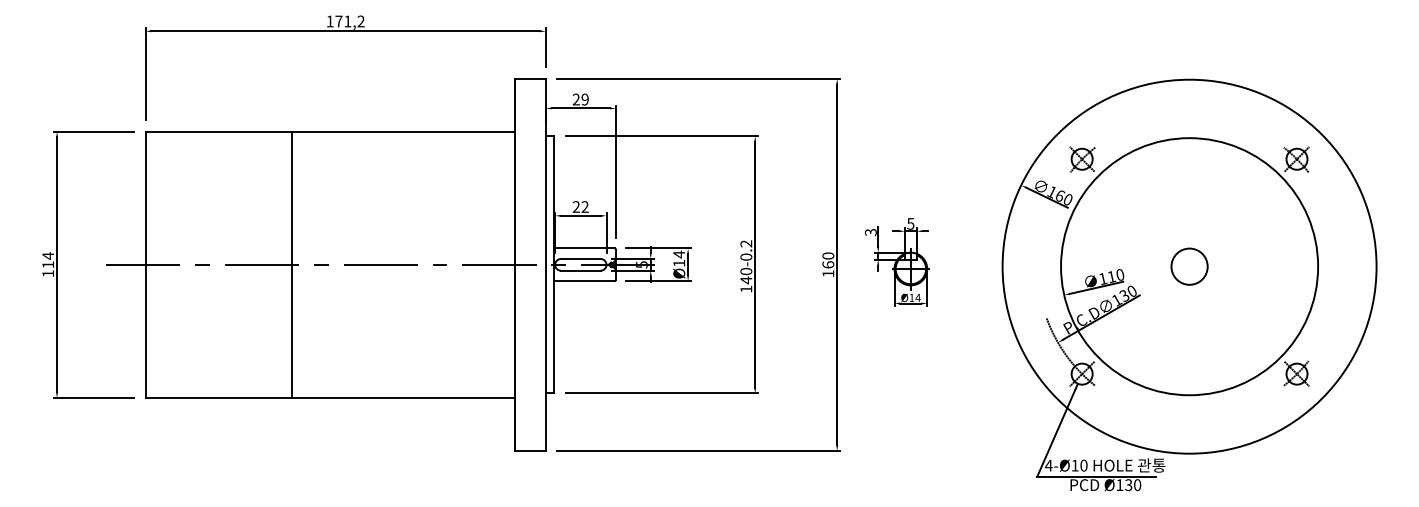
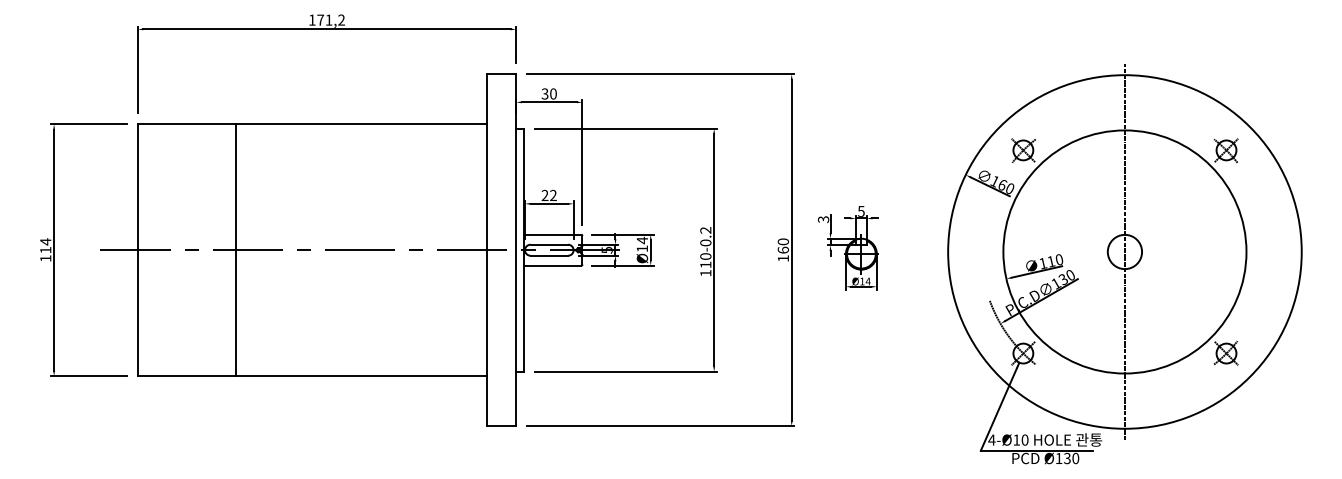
text: (579, 99) -> (548, 93), 29 -> 30
line: (292, 265) -> (235, 250), moved
line: (1189, 266) -> (1124, 251), added
text: (745, 279) -> (705, 264), 140-0.2 -> 110-0.2

